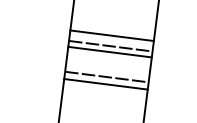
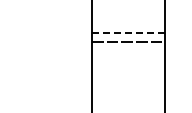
line: (111, 36) -> (128, 33), solid -> dashed
line: (109, 52) -> (128, 47), removed
line: (106, 77) -> (128, 69), removed
line: (105, 84) -> (128, 75), removed

